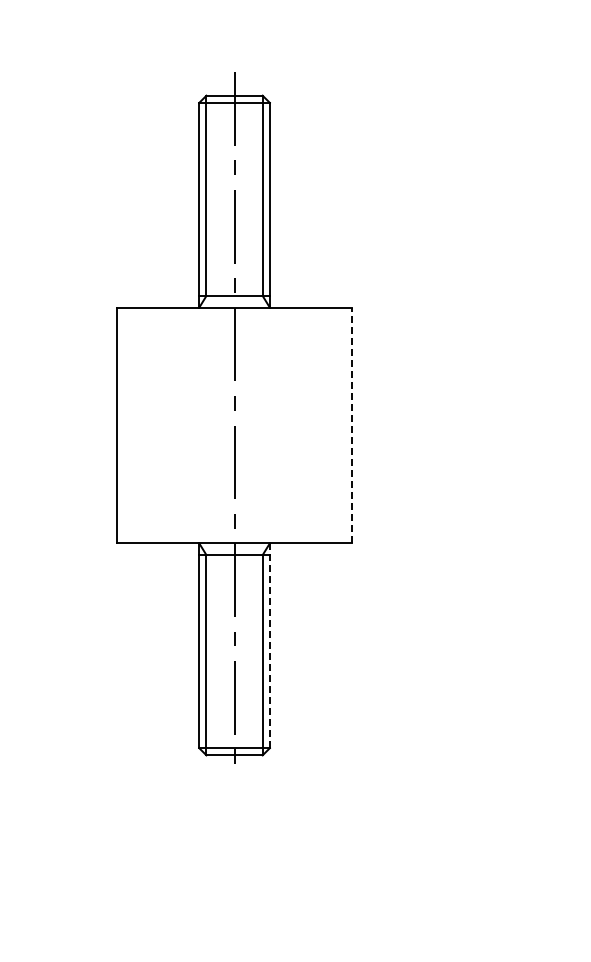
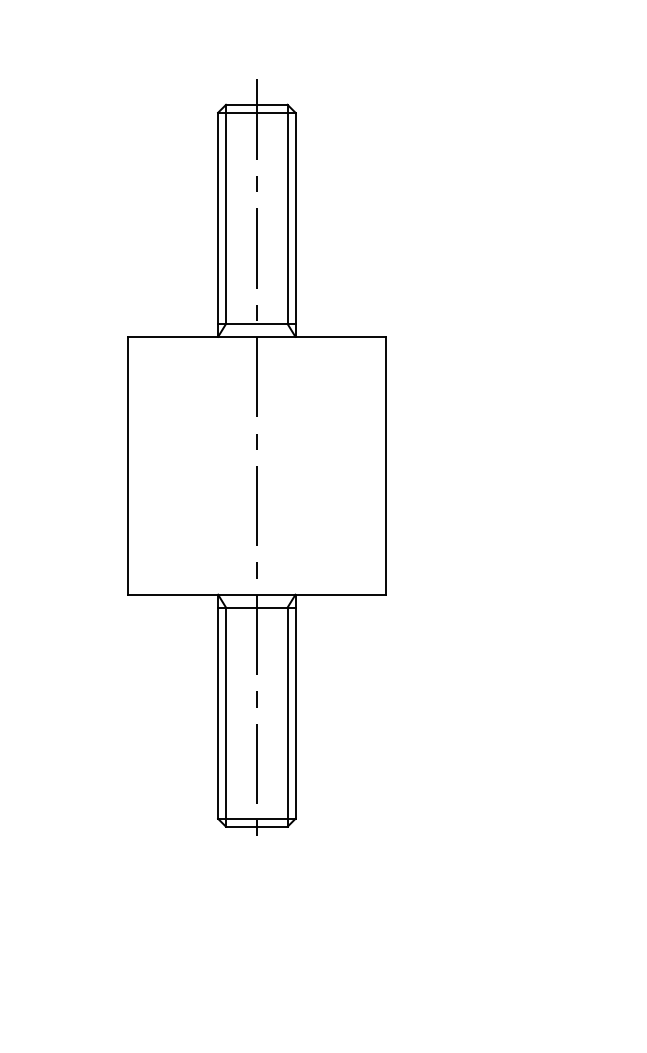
line: (352, 425) -> (385, 465), dashed -> solid
line: (269, 645) -> (295, 706), dashed -> solid

